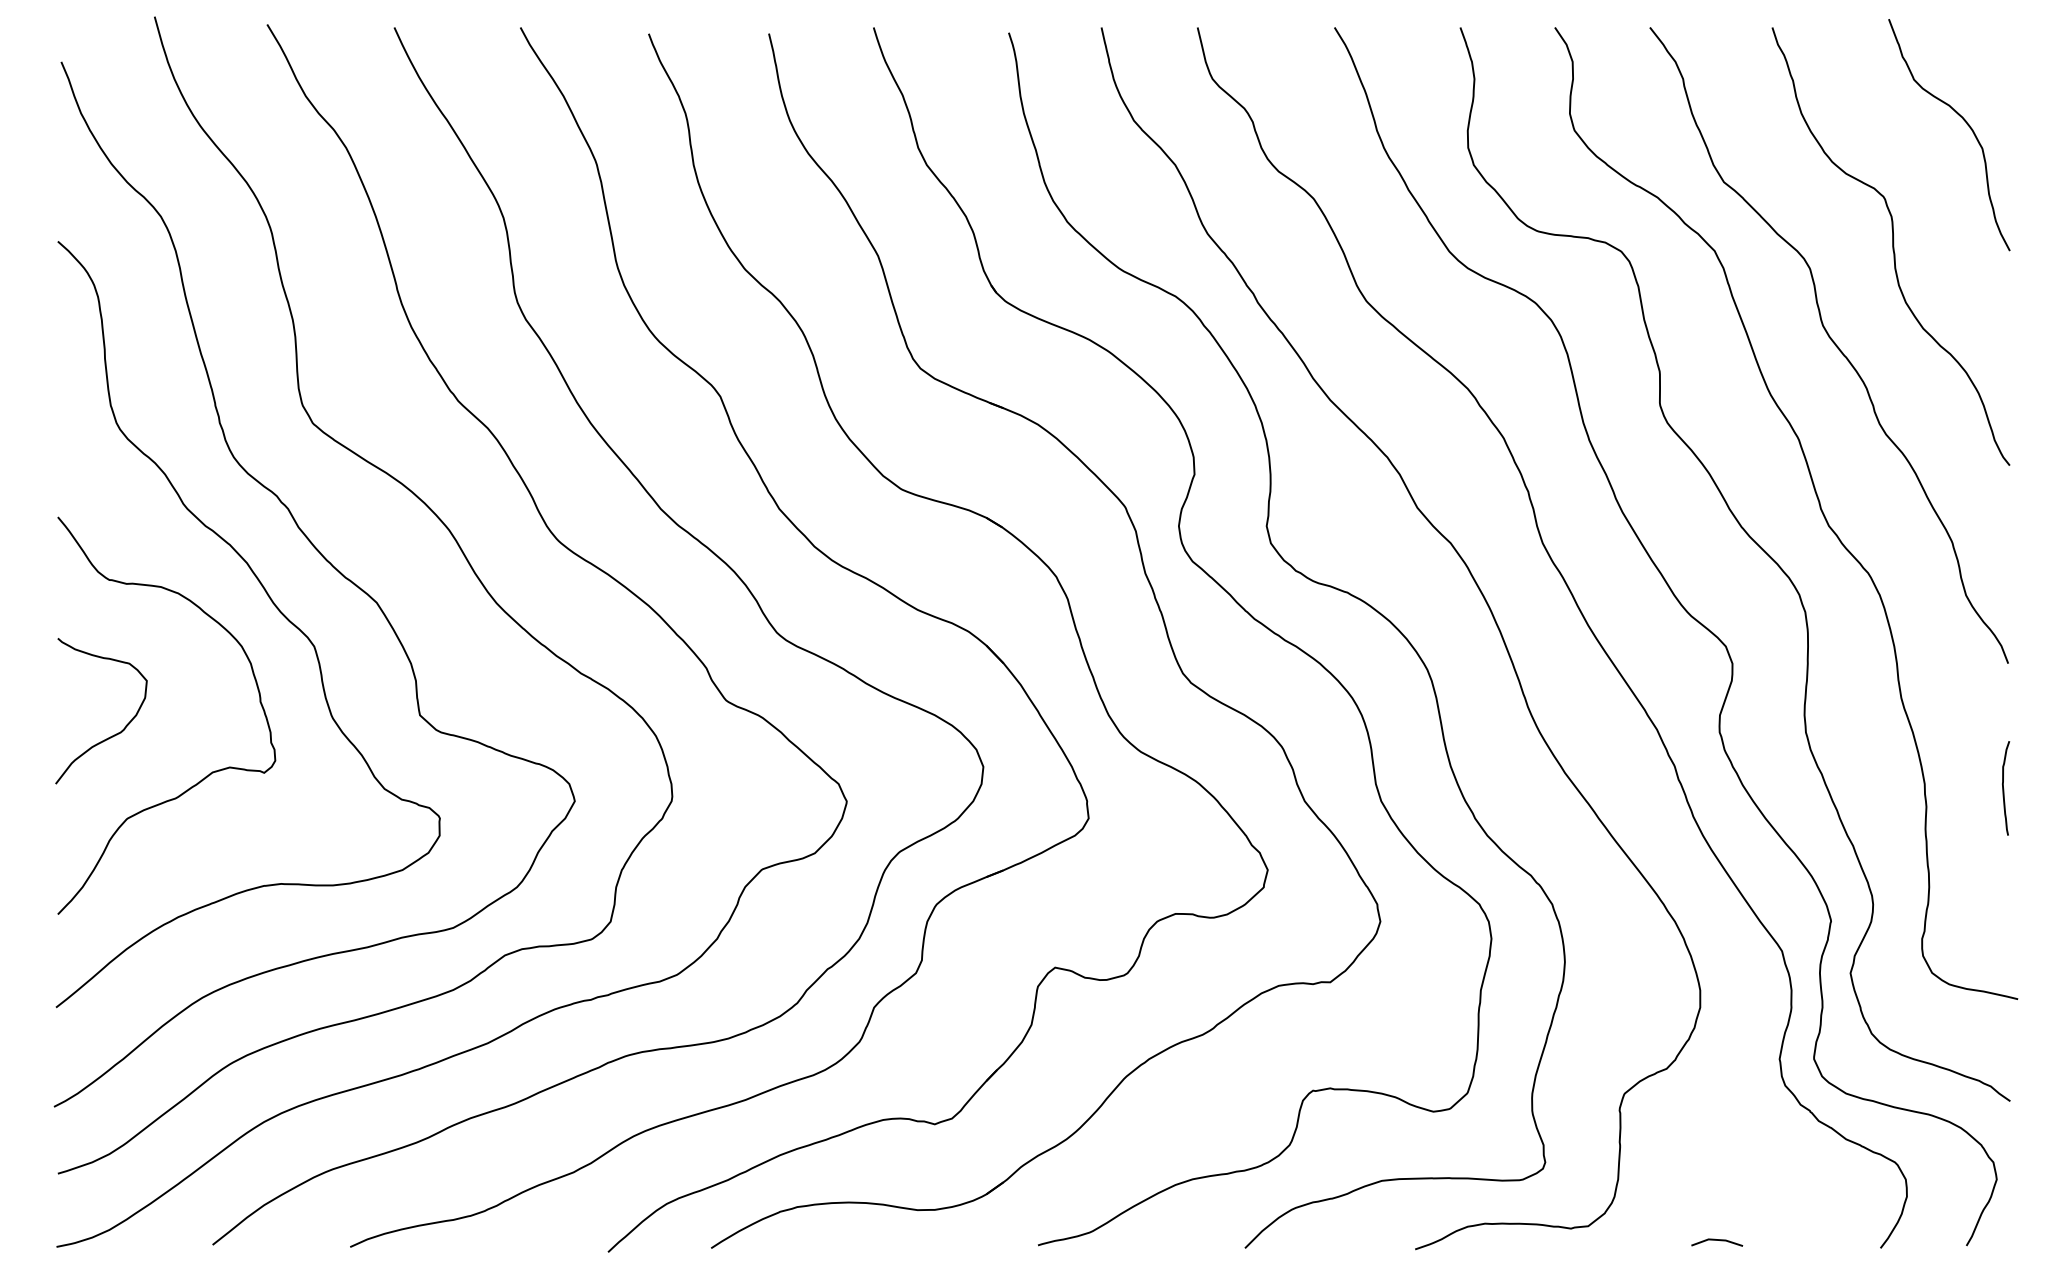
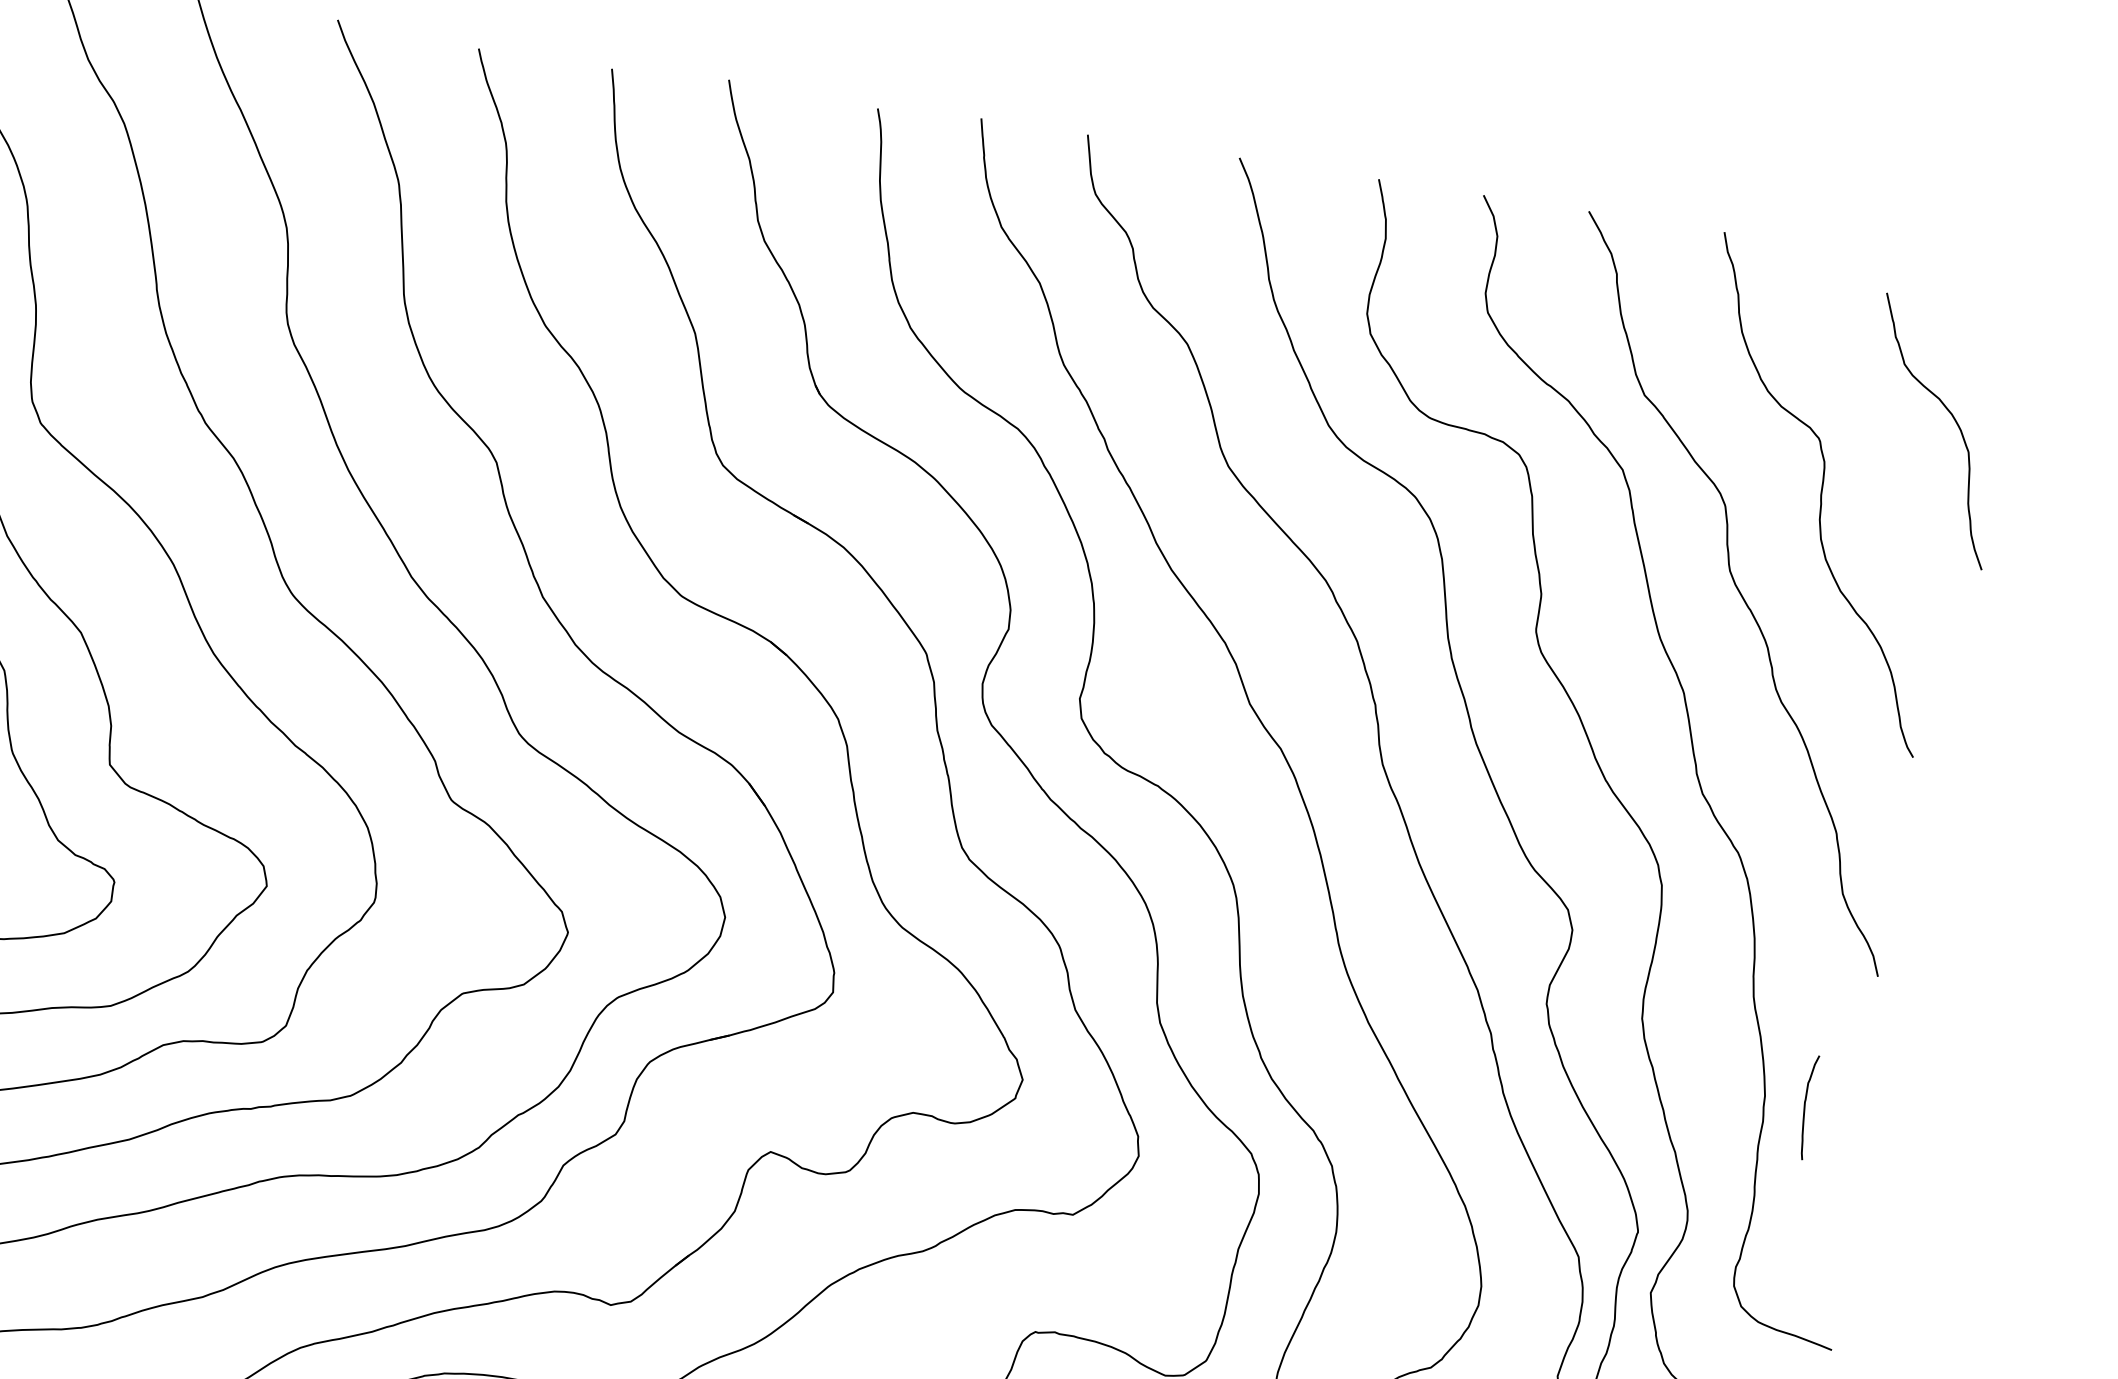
curve: (1966, 124) -> (1955, 422), moved
curve: (2004, 789) -> (1805, 1108), moved

